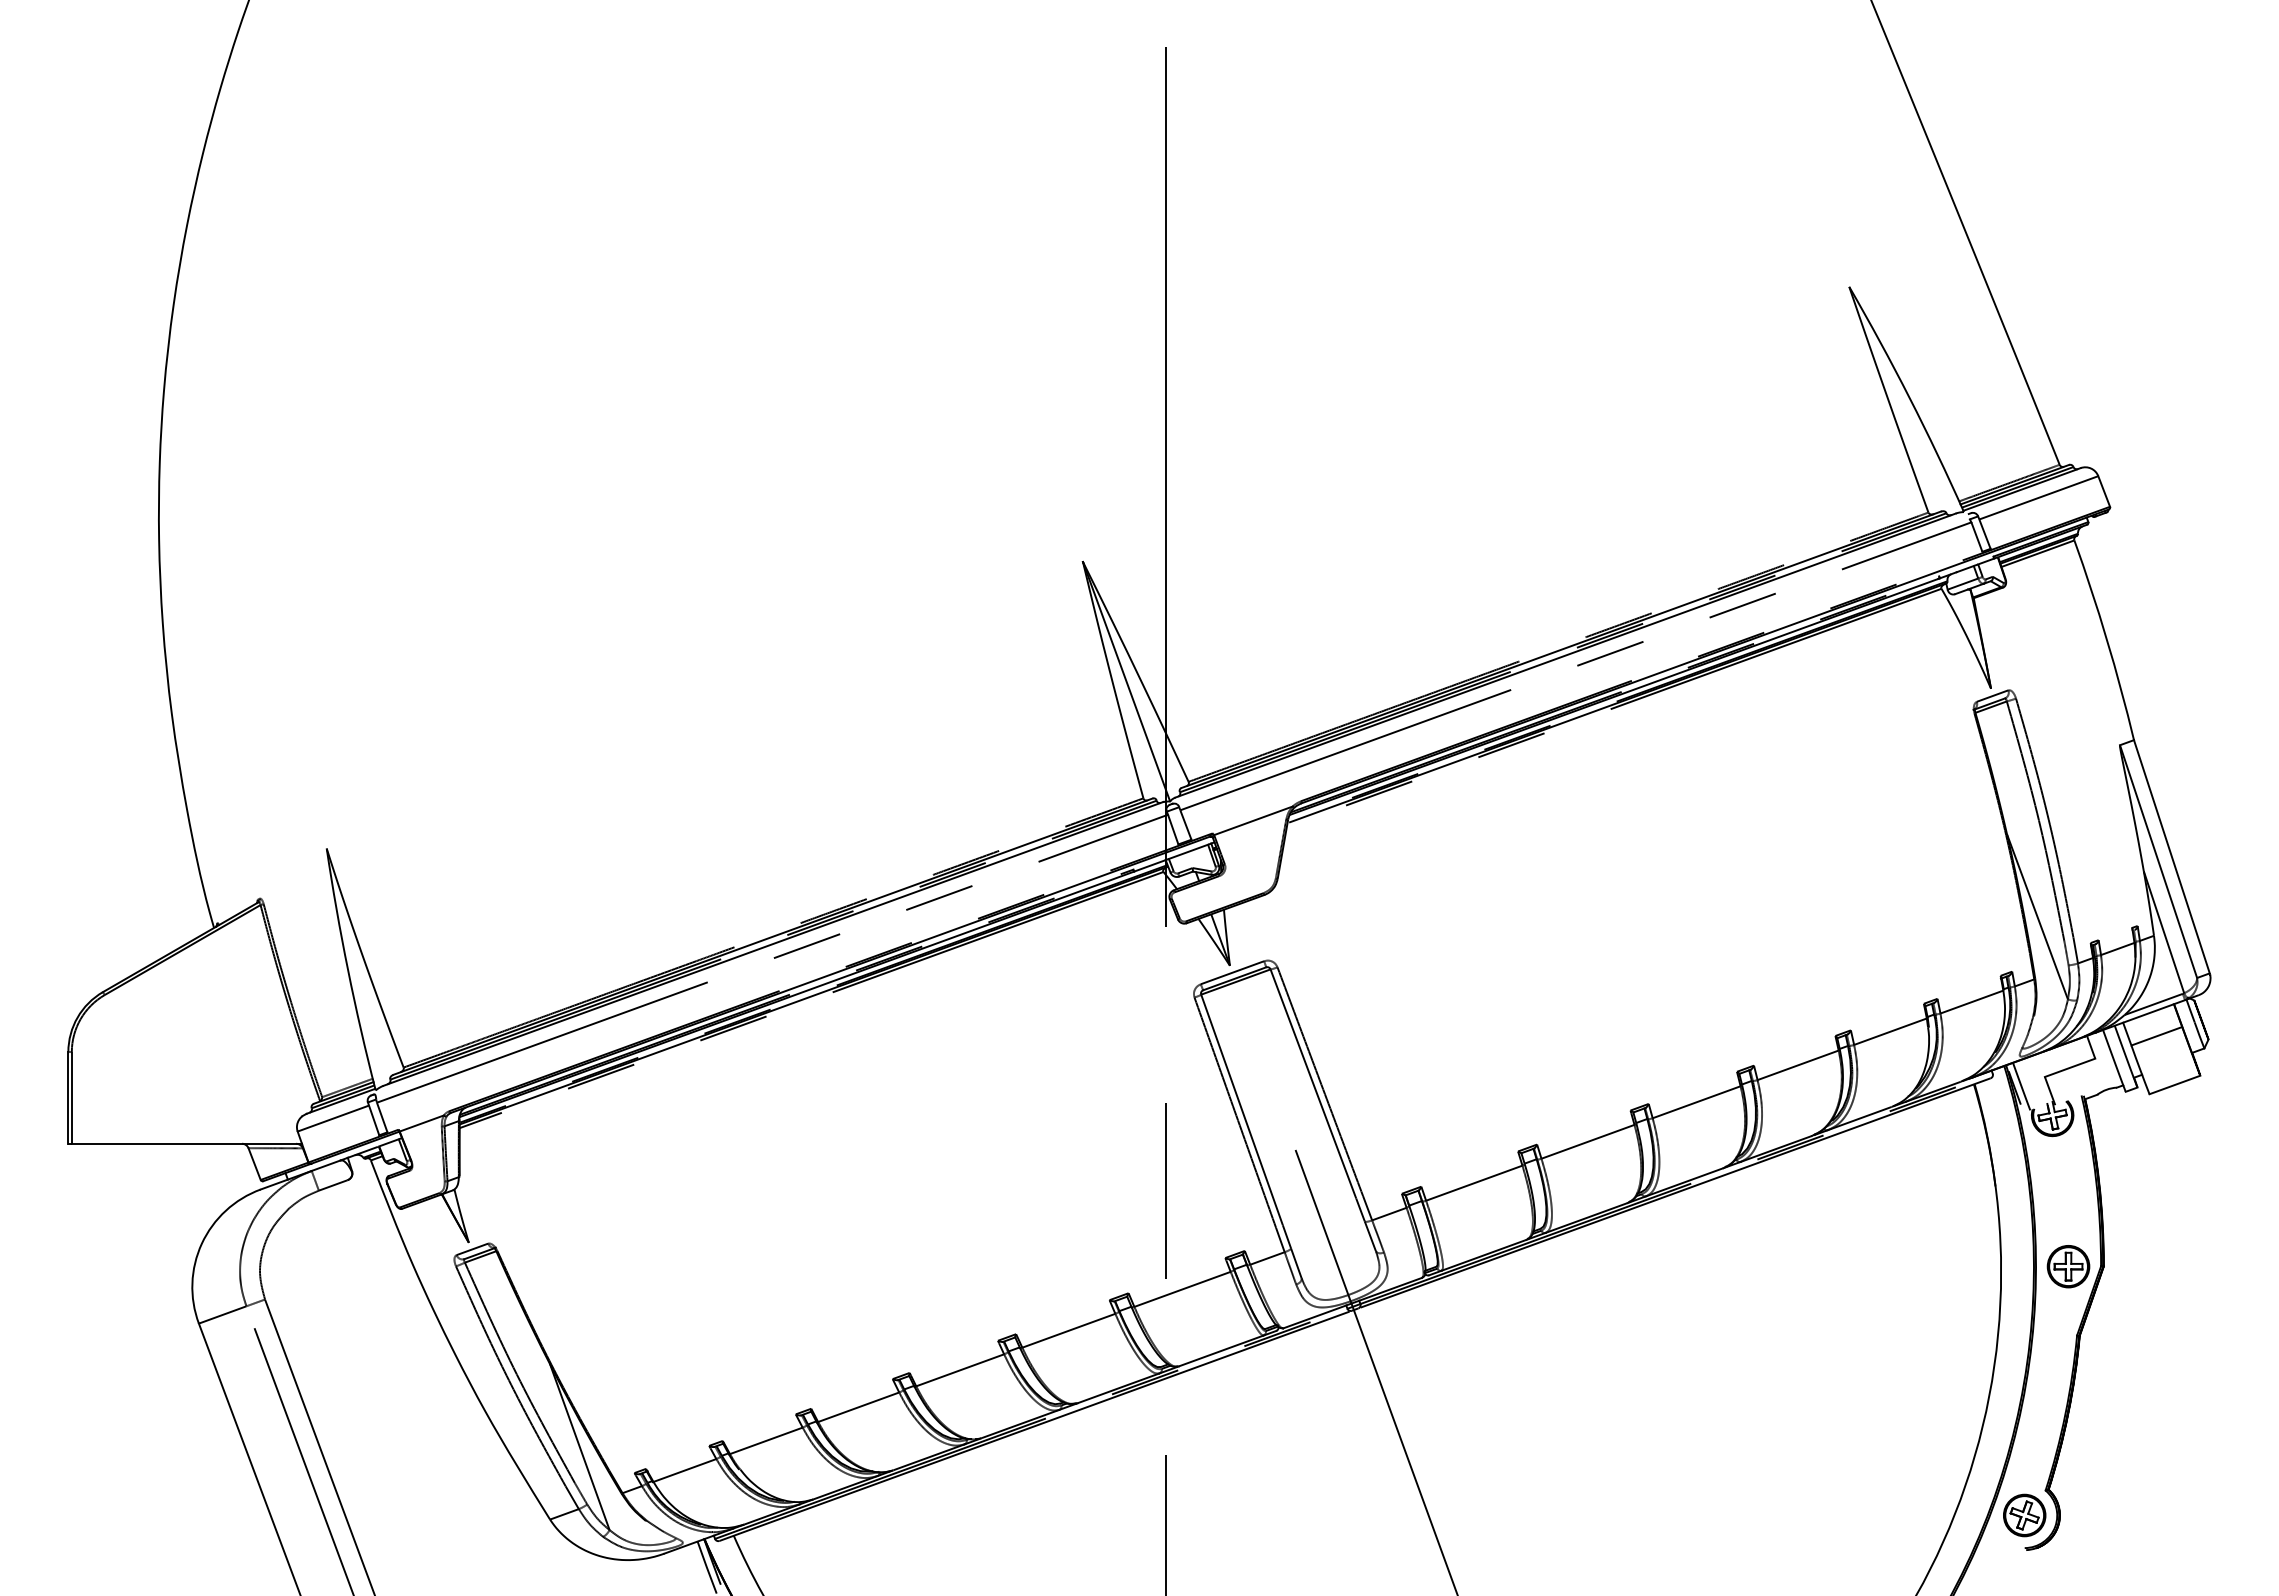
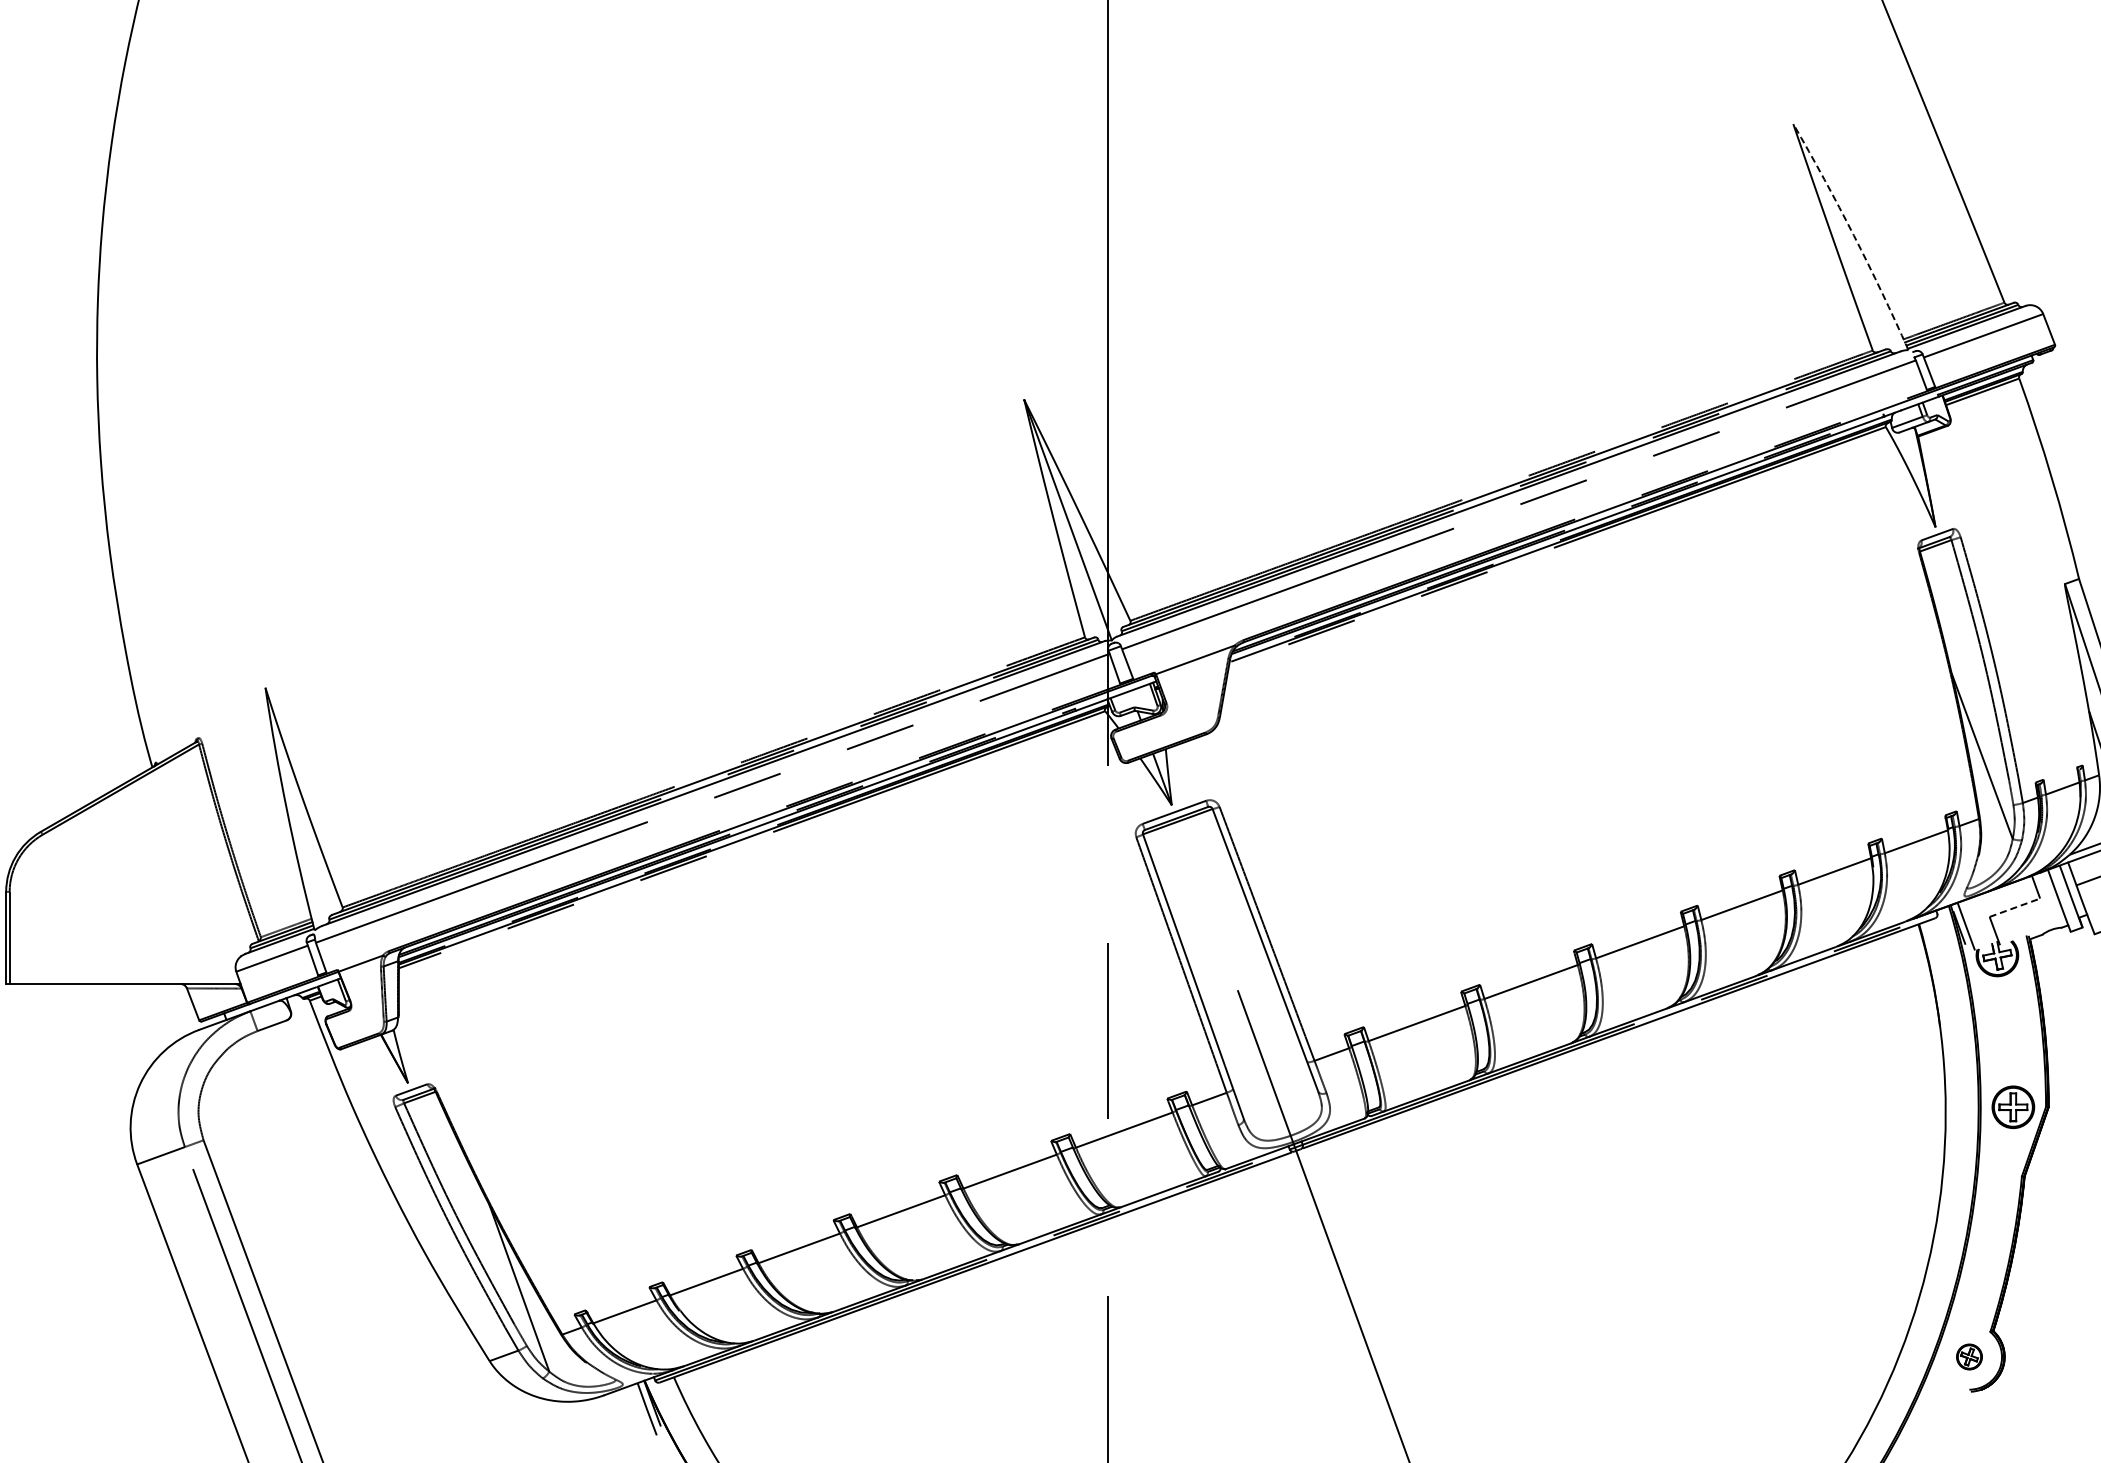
arc: (1909, 397) -> (1853, 235), solid -> dashed
line: (2070, 1067) -> (2015, 907), solid -> dashed
part: (2024, 1515) -> (1969, 1357), size x0.6

